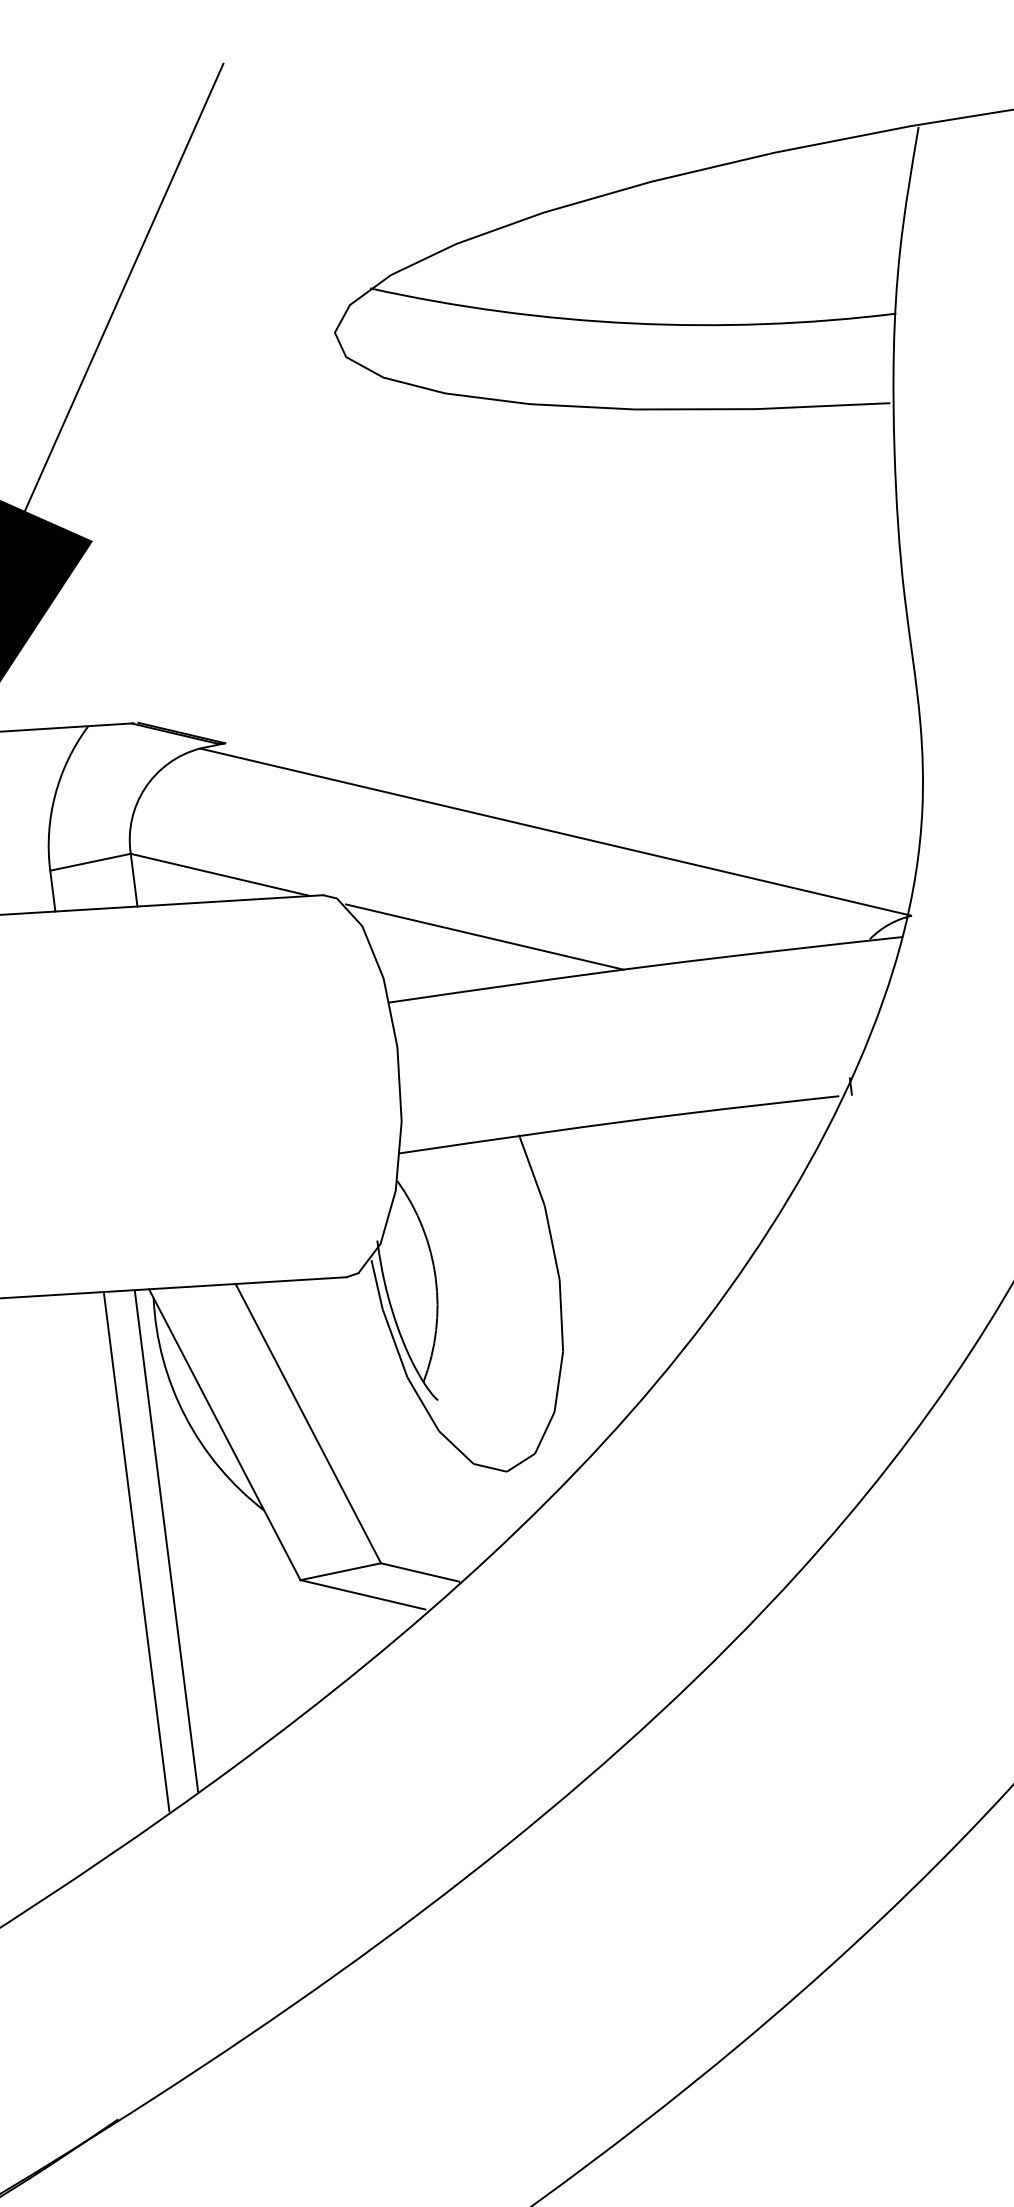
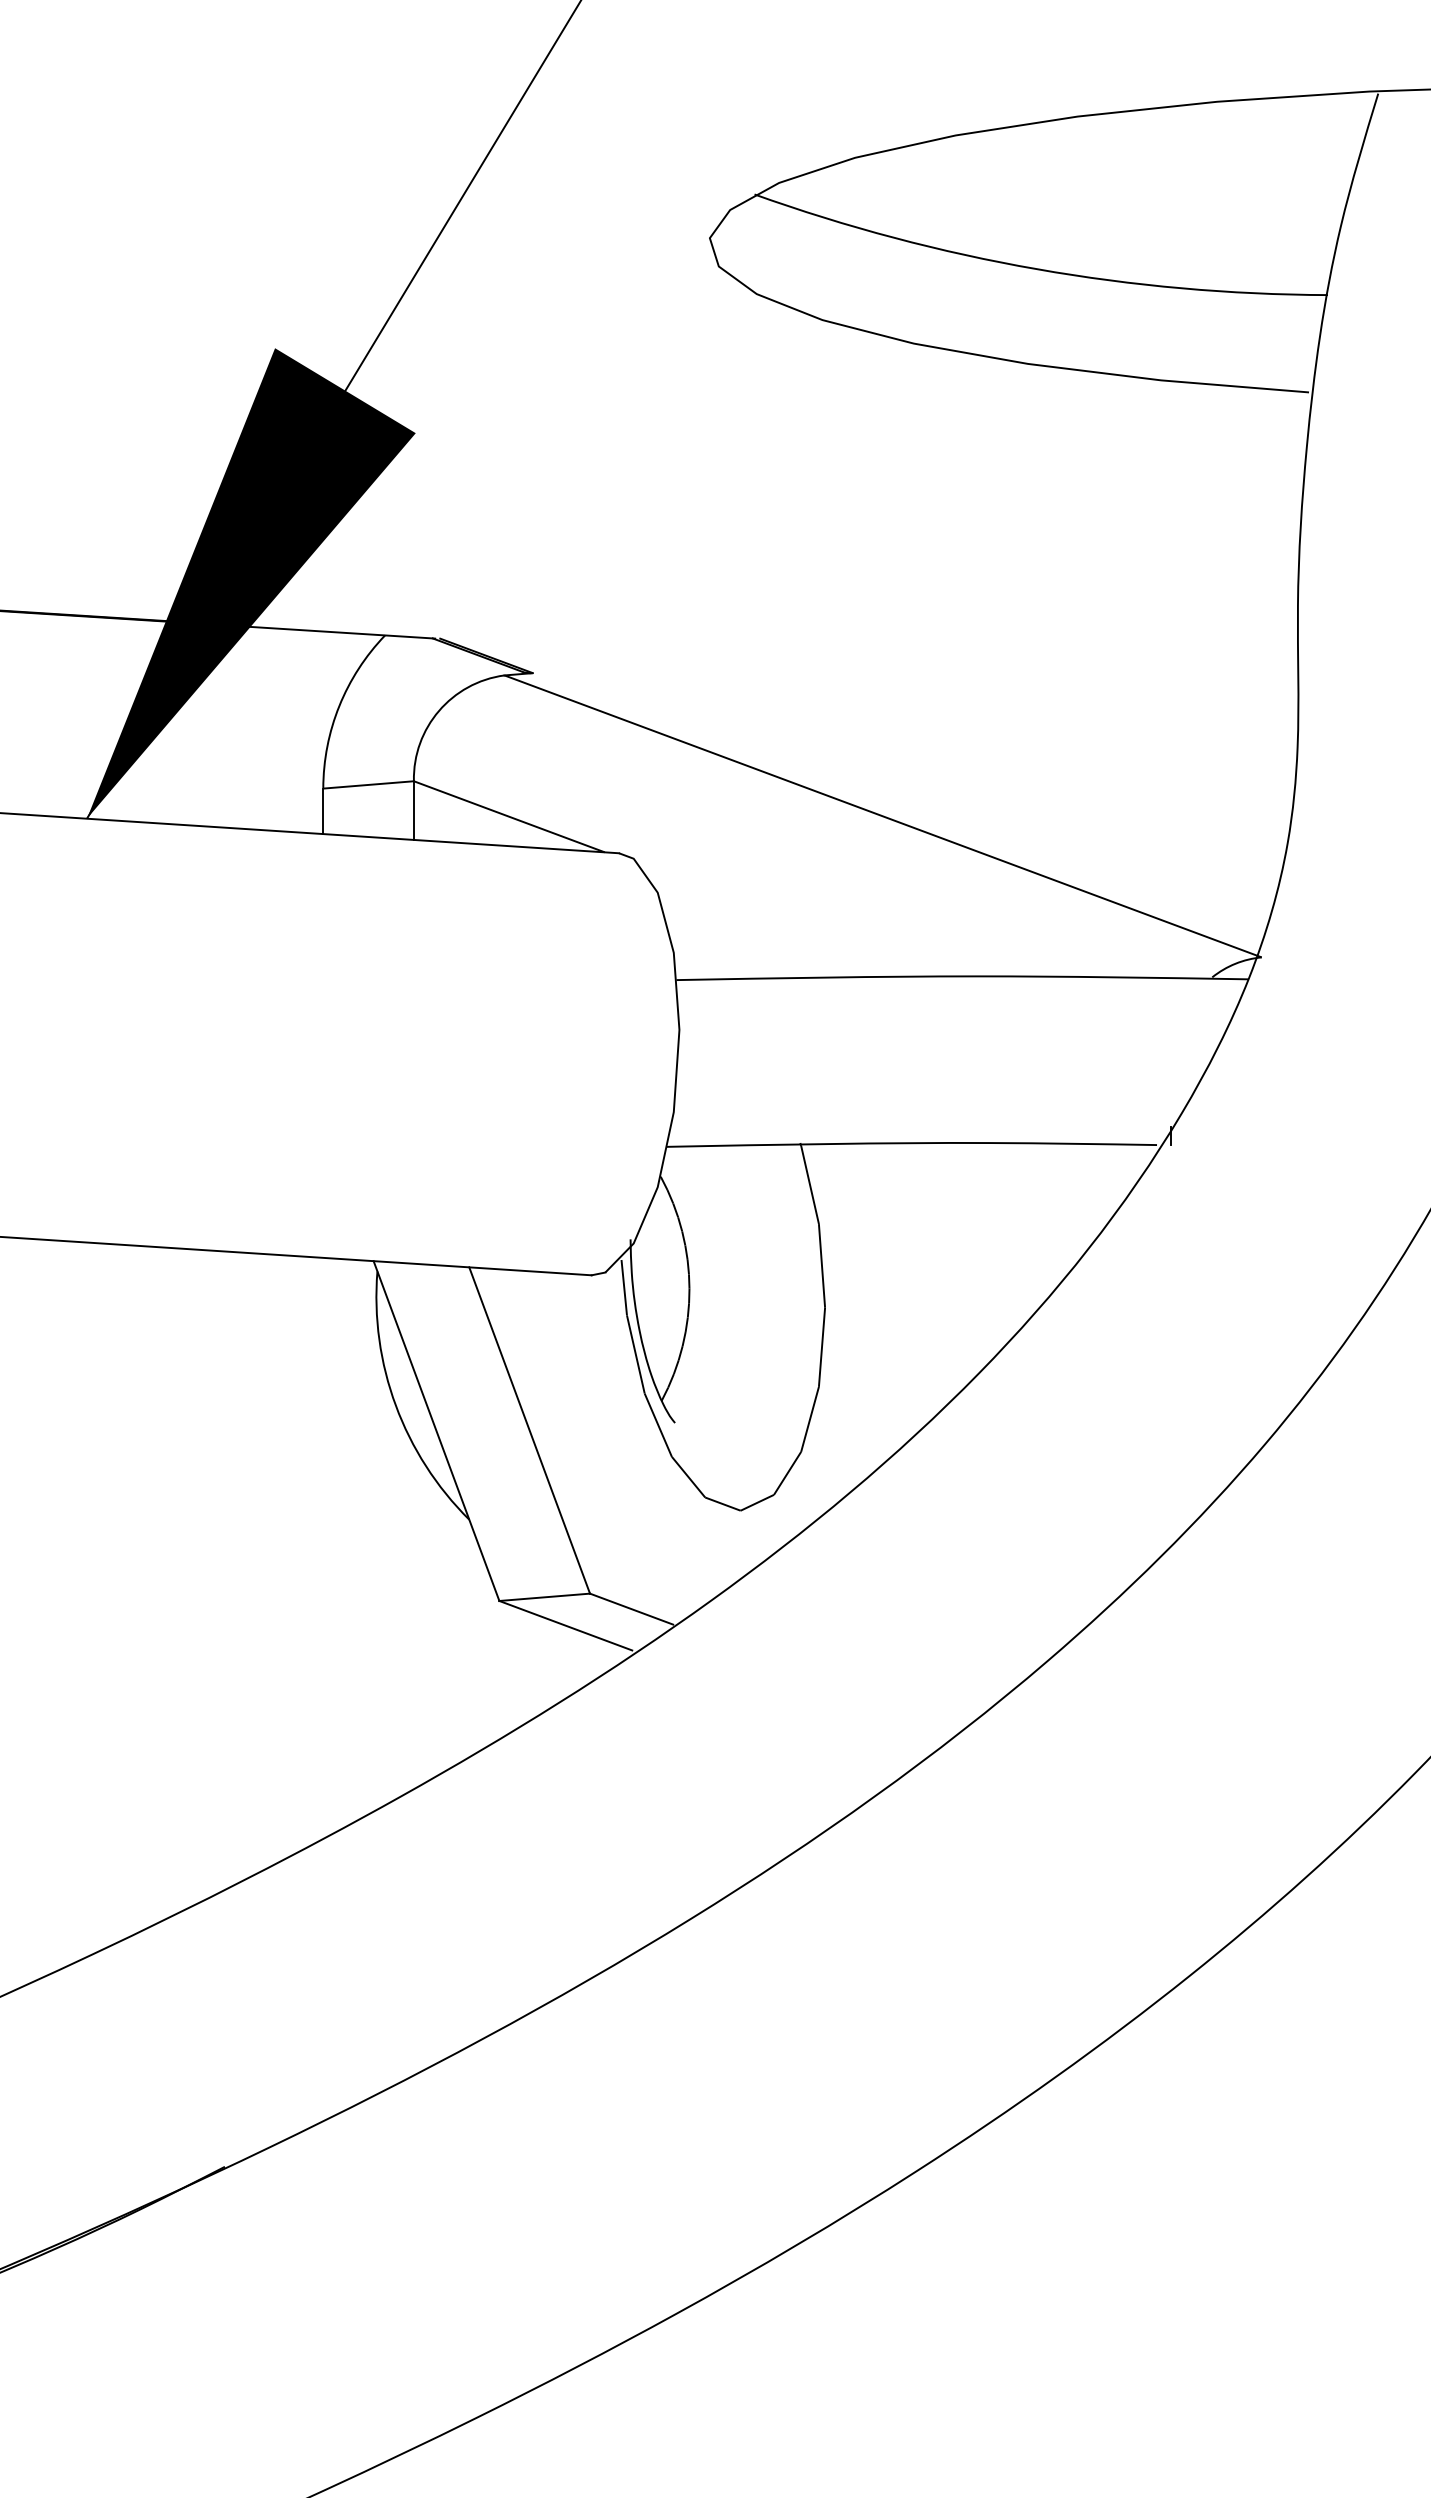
line: (484, 937) -> (790, 921), removed
line: (166, 1541) -> (357, 1539), removed
line: (136, 1551) -> (323, 1546), removed

